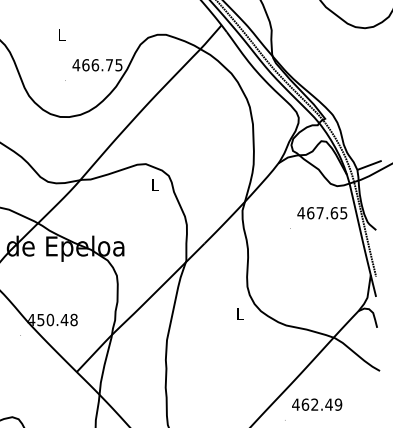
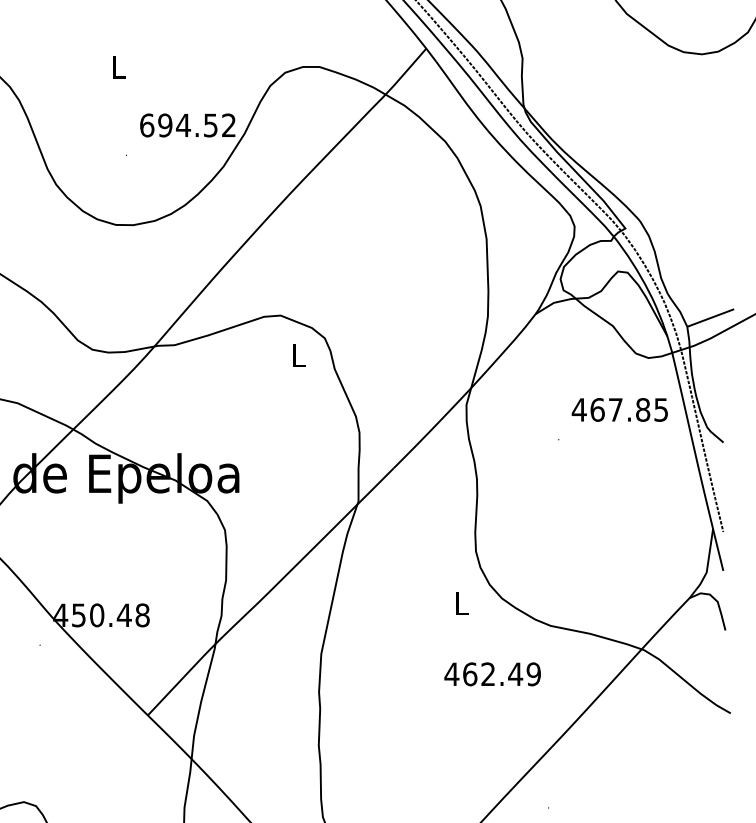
text: (97, 65) -> (187, 125), 466.75 -> 694.52
text: (334, 213) -> (643, 410), 467.65 -> 467.85
text: (317, 404) -> (493, 673), moved

